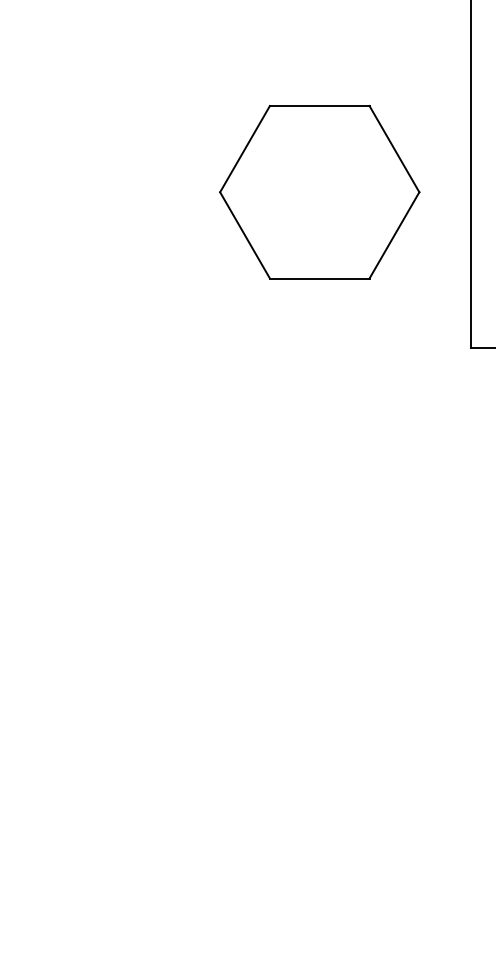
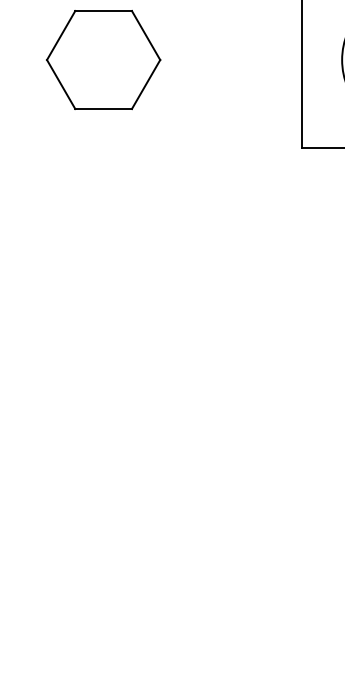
part: (319, 191) -> (103, 59), moved

